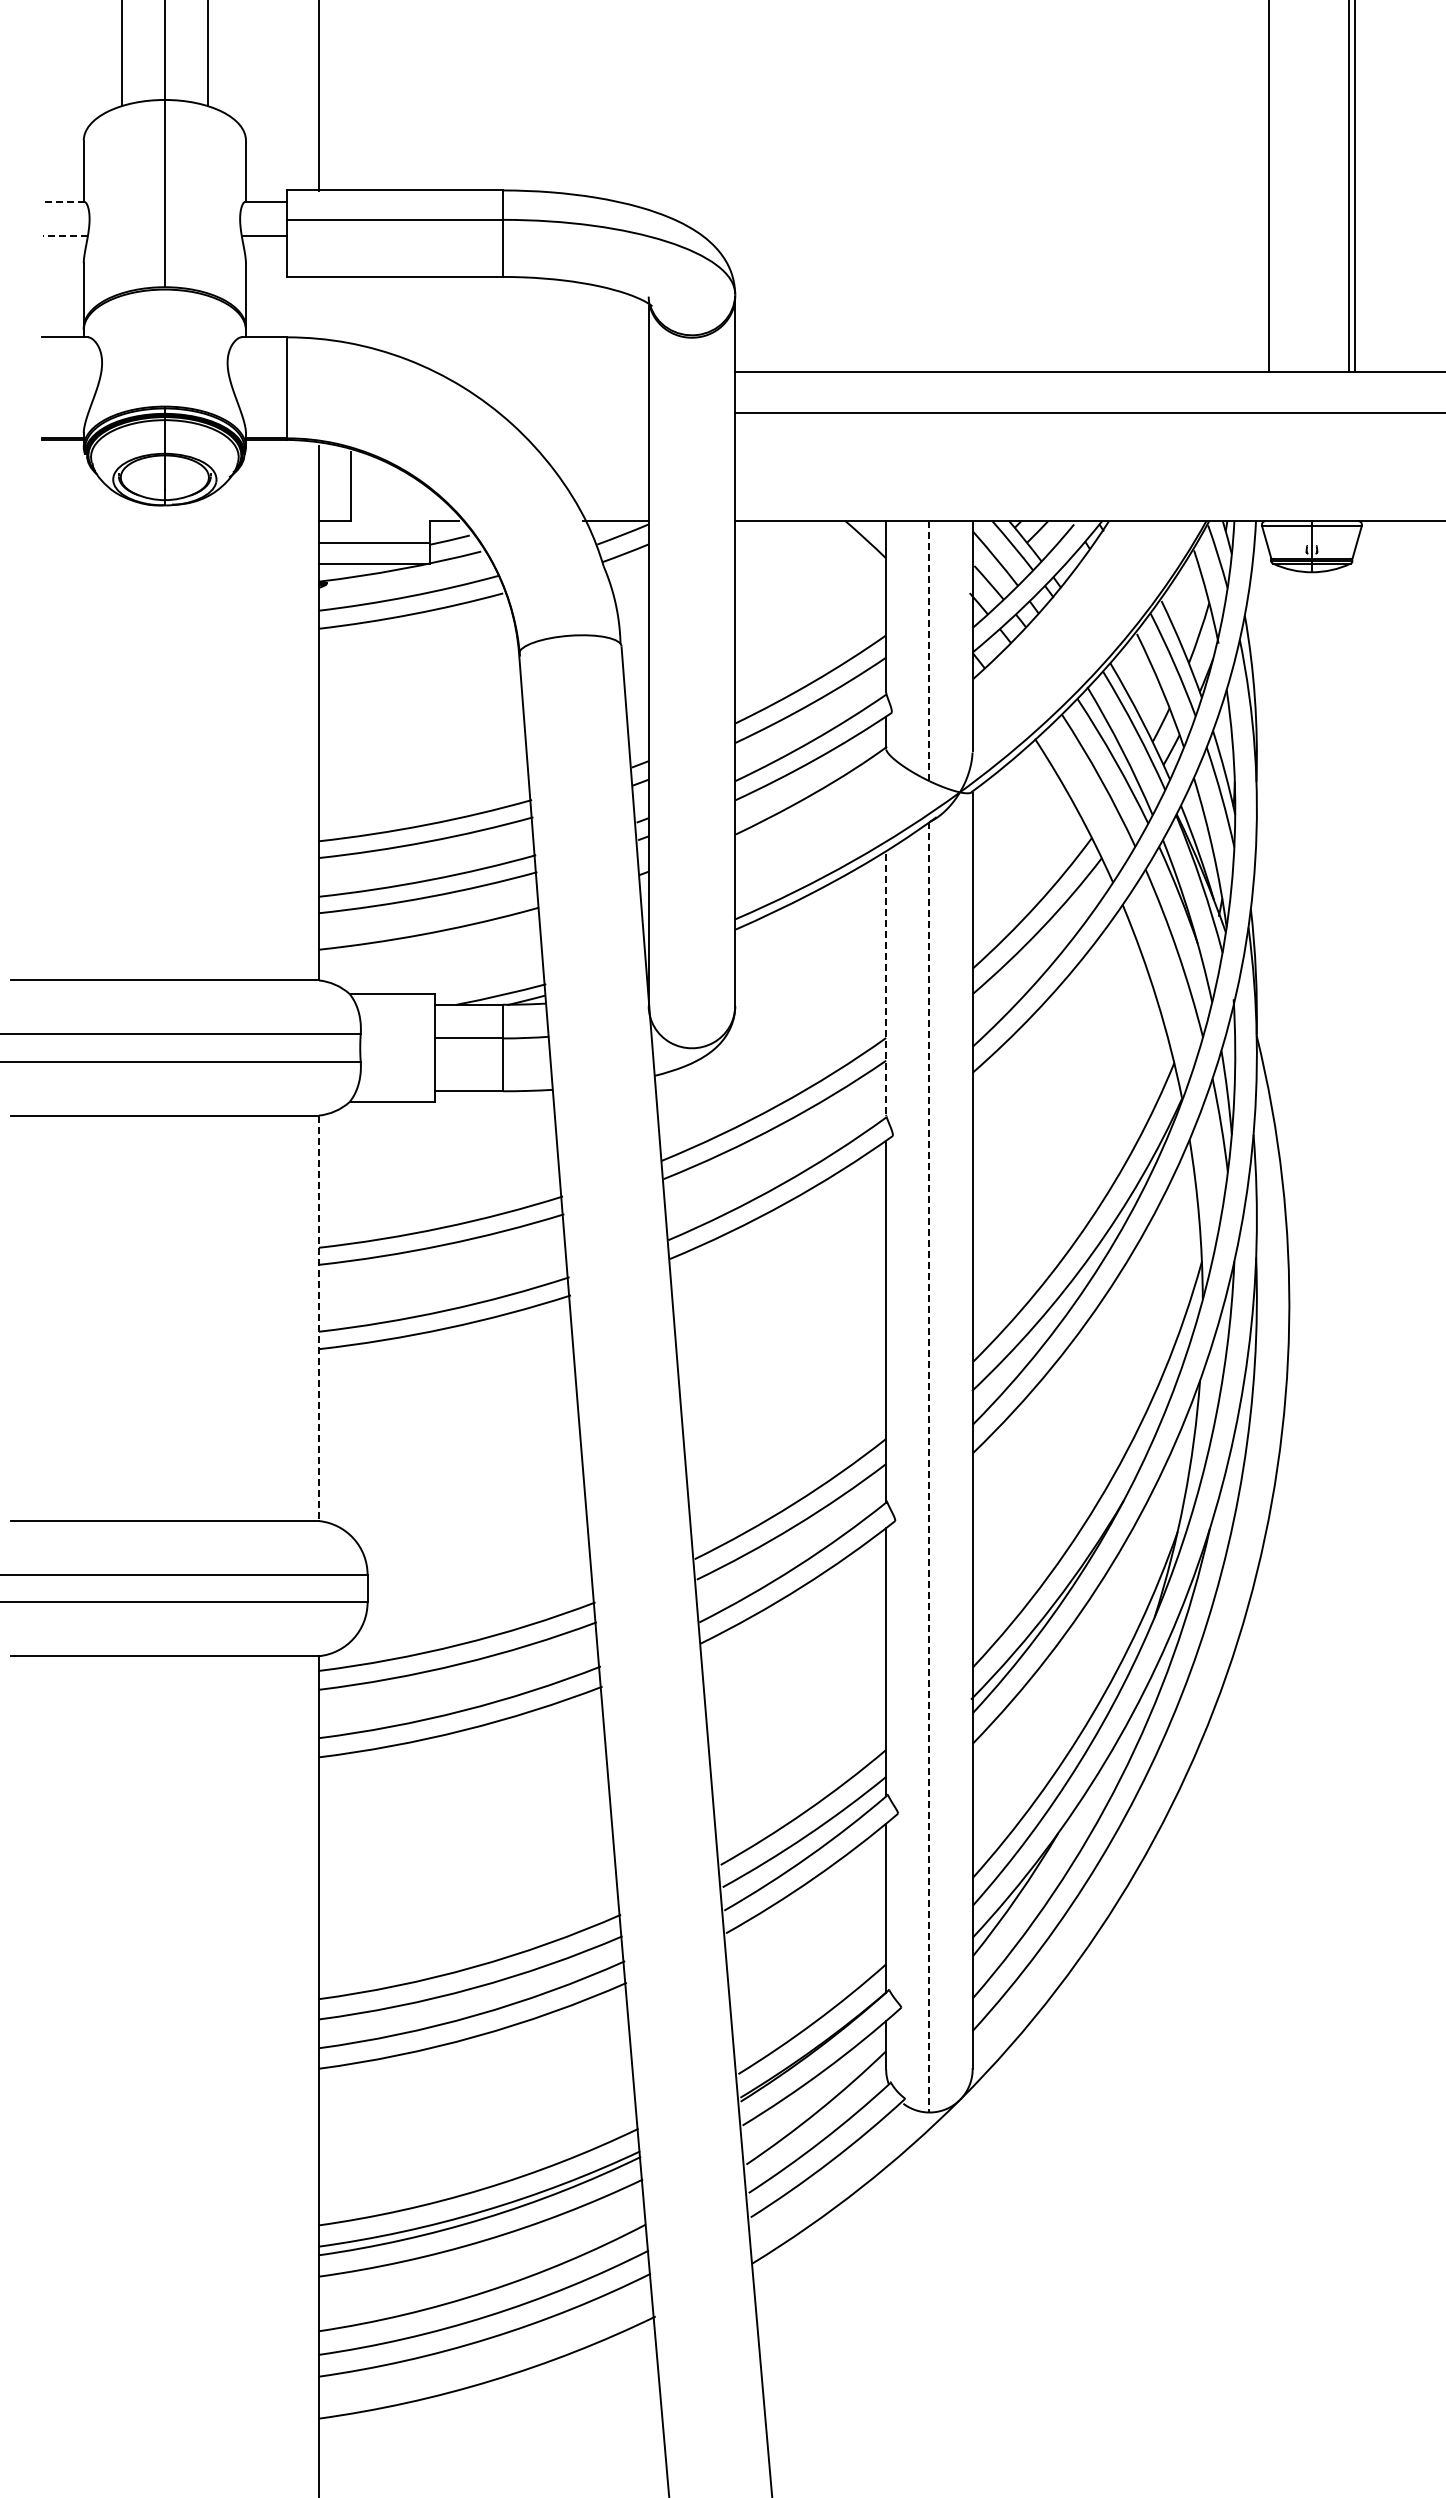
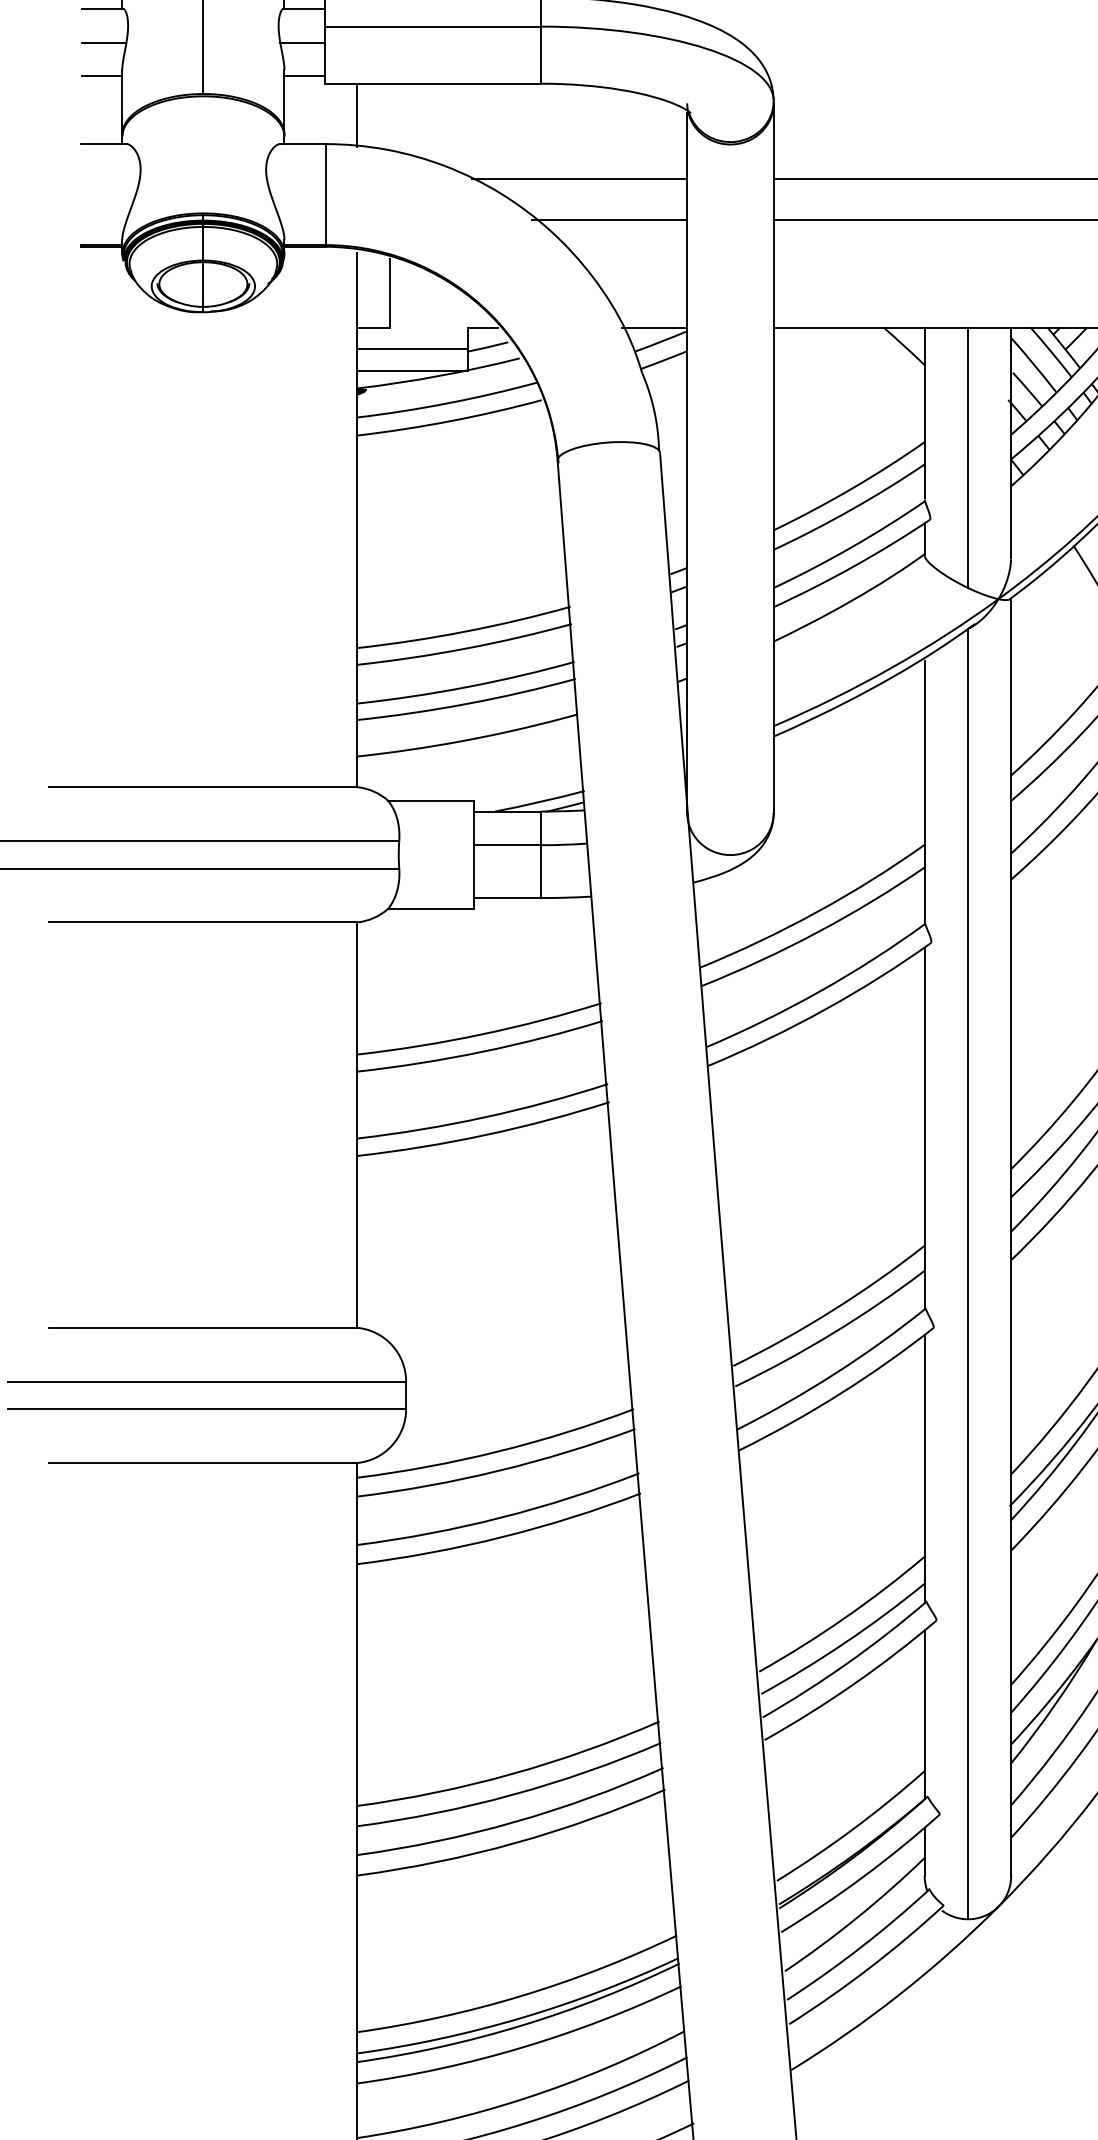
line: (64, 202) -> (103, 9), dashed -> solid
line: (65, 235) -> (104, 42), dashed -> solid
line: (63, 269) -> (102, 76), added
line: (265, 269) -> (304, 76), added
line: (318, 308) -> (357, 115), added
line: (540, 372) -> (579, 179), added
line: (570, 412) -> (609, 219), added
line: (929, 651) -> (968, 458), dashed -> solid
line: (886, 985) -> (925, 792), dashed -> solid
line: (318, 1318) -> (357, 1125), dashed -> solid
line: (929, 1467) -> (968, 1274), dashed -> solid

